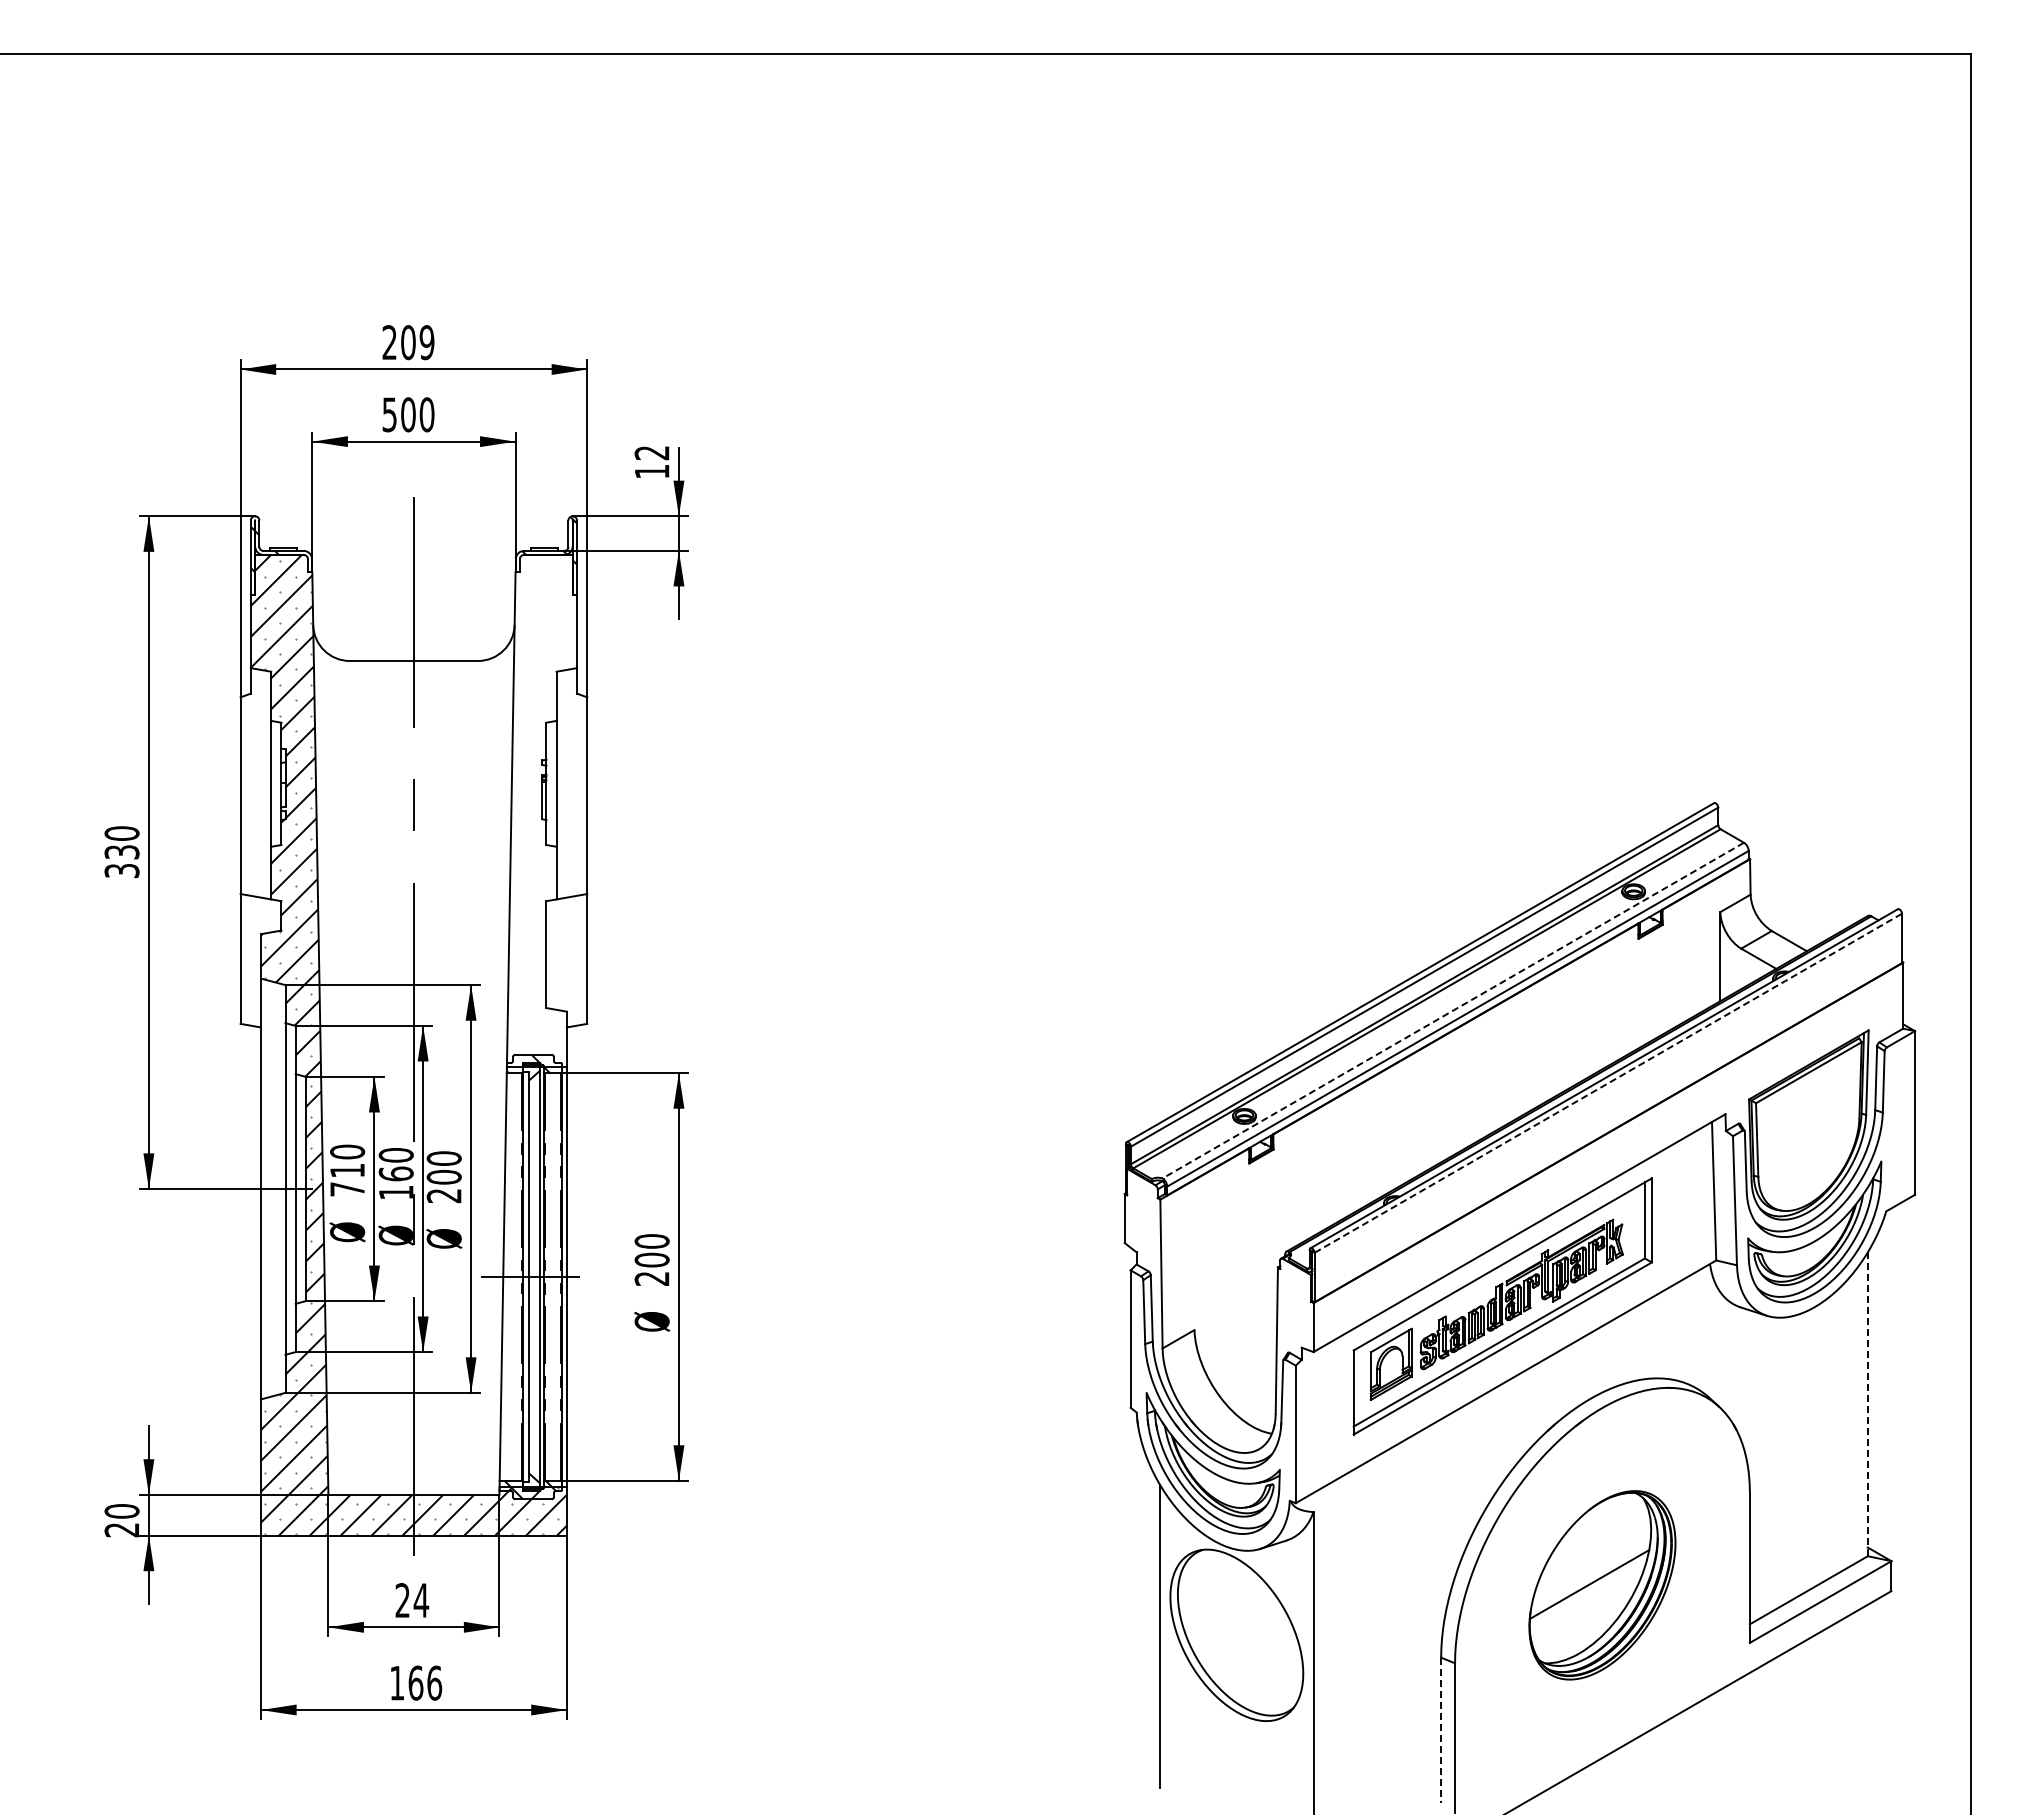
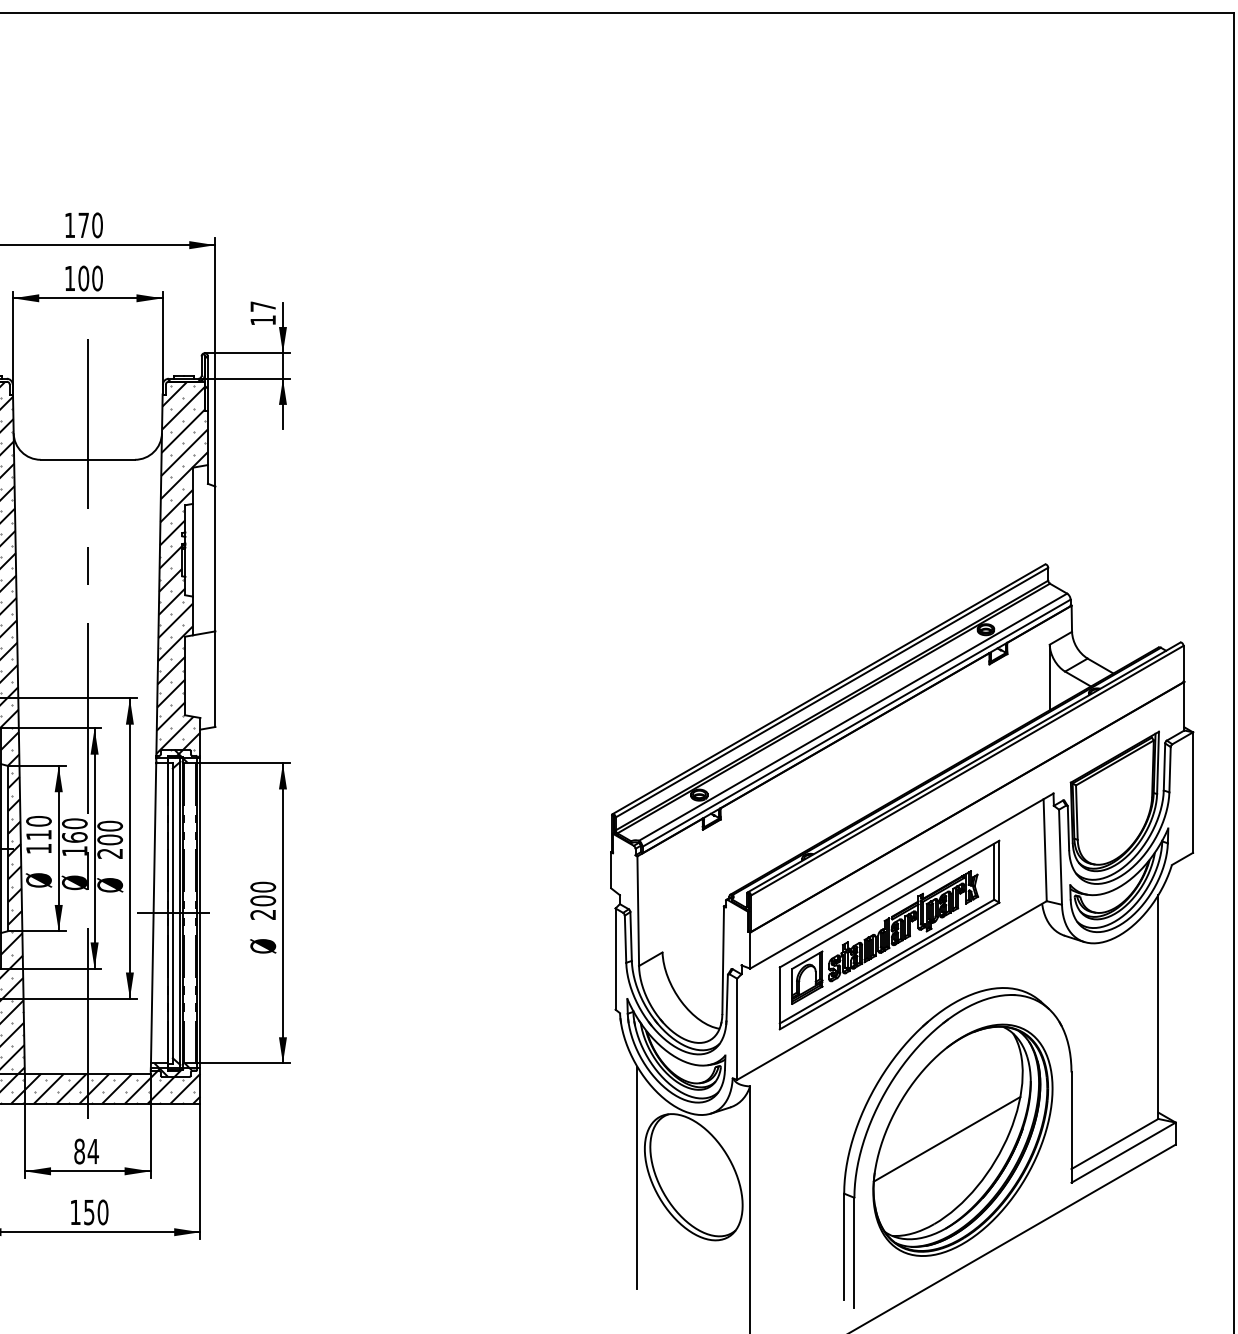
text: (408, 342) -> (83, 225), 209 -> 170
text: (389, 414) -> (69, 278), 500 -> 100
text: (651, 453) -> (262, 307), 12 -> 17
hatch: (542, 810) -> (182, 569), added
line: (1453, 1010) -> (853, 717), dashed -> solid
line: (1608, 1082) -> (967, 770), dashed -> solid
text: (347, 1189) -> (38, 848), 710 -> 110
line: (1867, 1404) -> (1158, 1007), dashed -> solid
part: (1602, 1585) -> (962, 1140), size x1.67
text: (402, 1600) -> (79, 1151), 24 -> 84
text: (425, 1682) -> (96, 1211), 166 -> 150
line: (1441, 1730) -> (844, 1247), dashed -> solid

